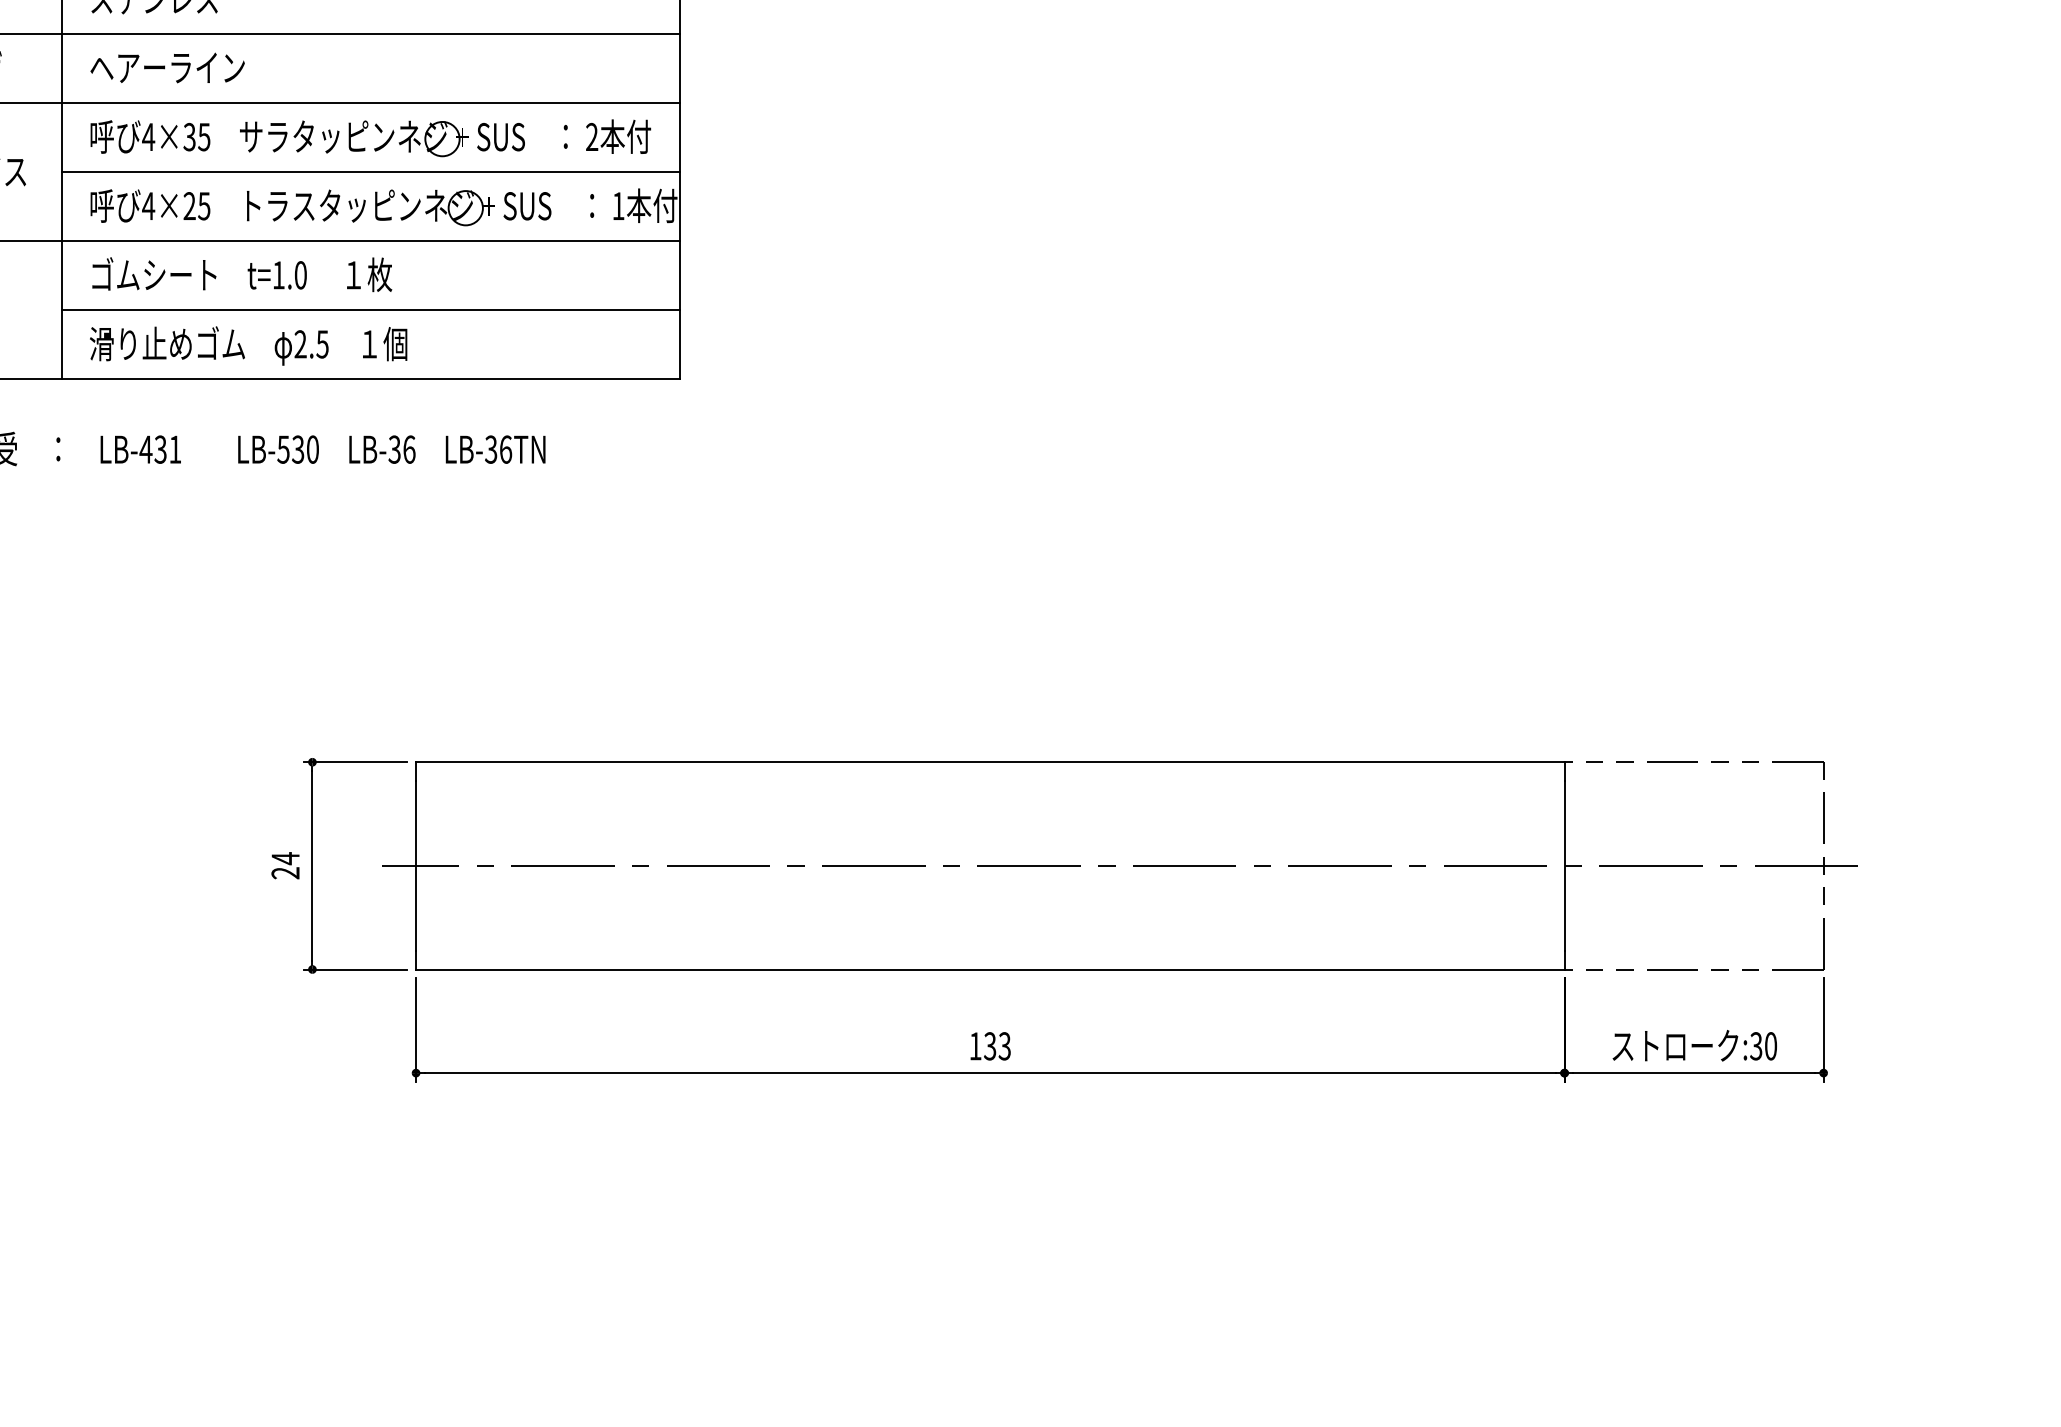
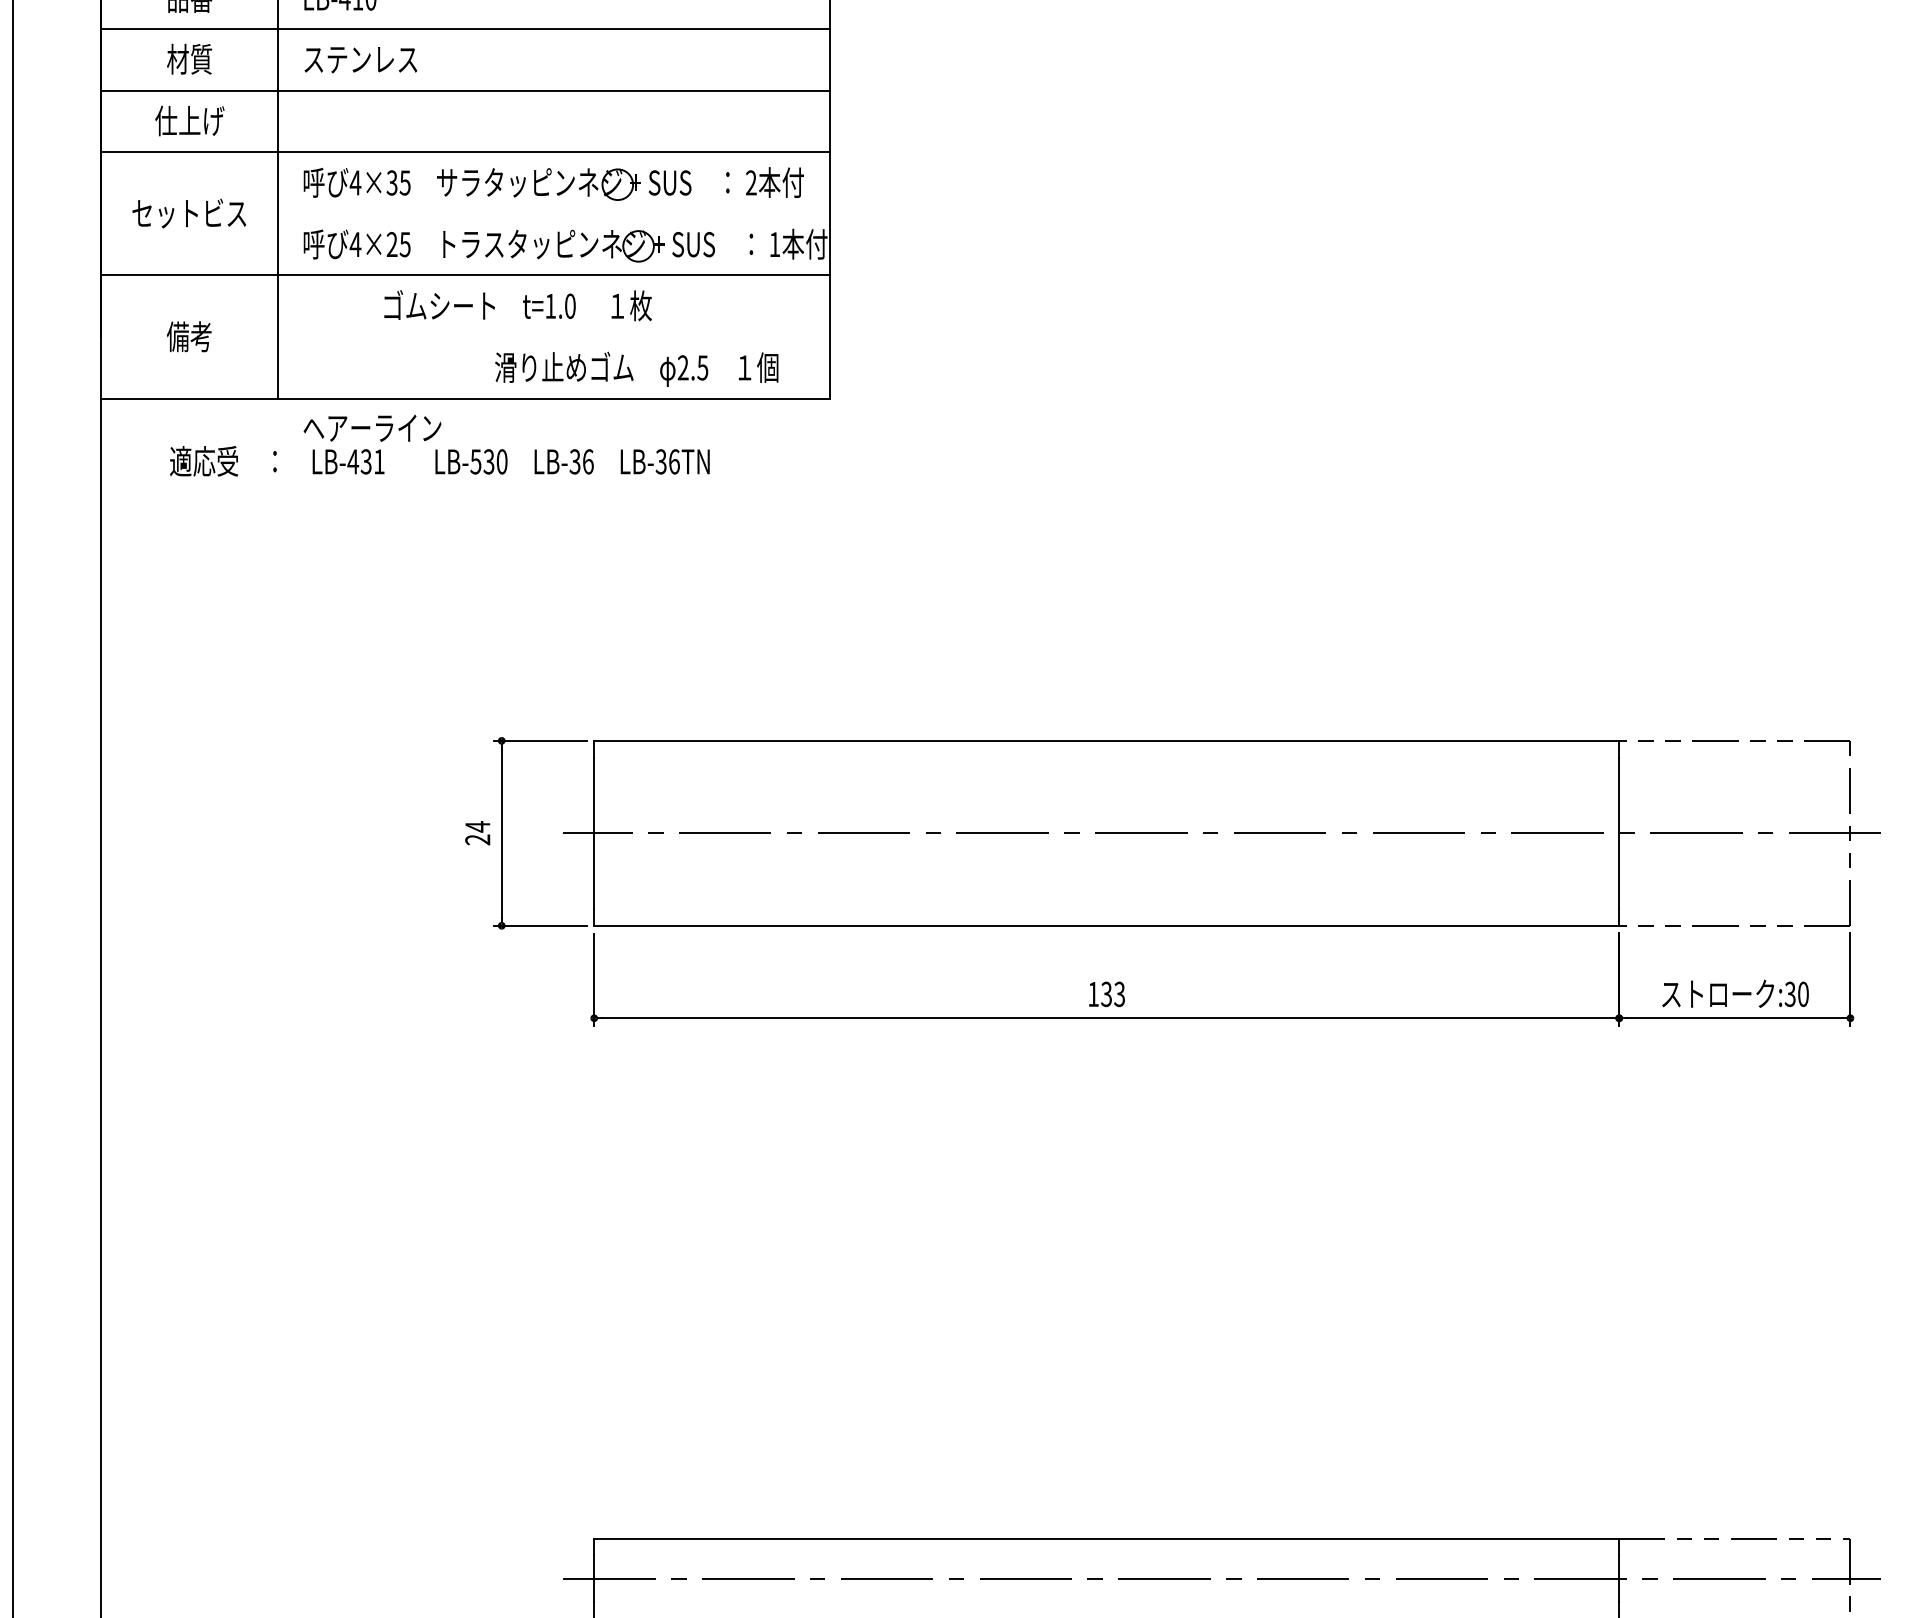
text: (167, 67) -> (372, 427), moved
line: (371, 171) -> (554, 213), removed
text: (241, 274) -> (517, 305), moved
line: (371, 310) -> (554, 337), removed
text: (248, 345) -> (636, 368), moved

